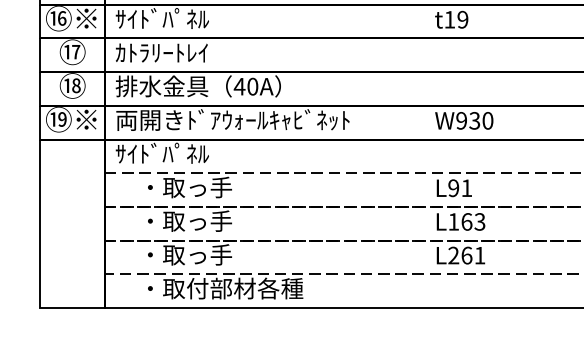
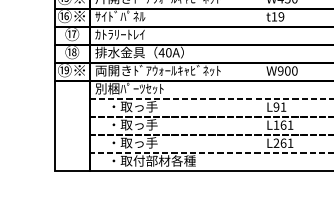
text: (474, 119) -> (287, 70), W930 -> W900
text: (179, 153) -> (129, 88), ｻｲﾄﾞﾊﾟﾈﾙ -> 別梱ﾊﾟｰﾂｾｯﾄ
text: (479, 220) -> (290, 124), L163 -> L161

